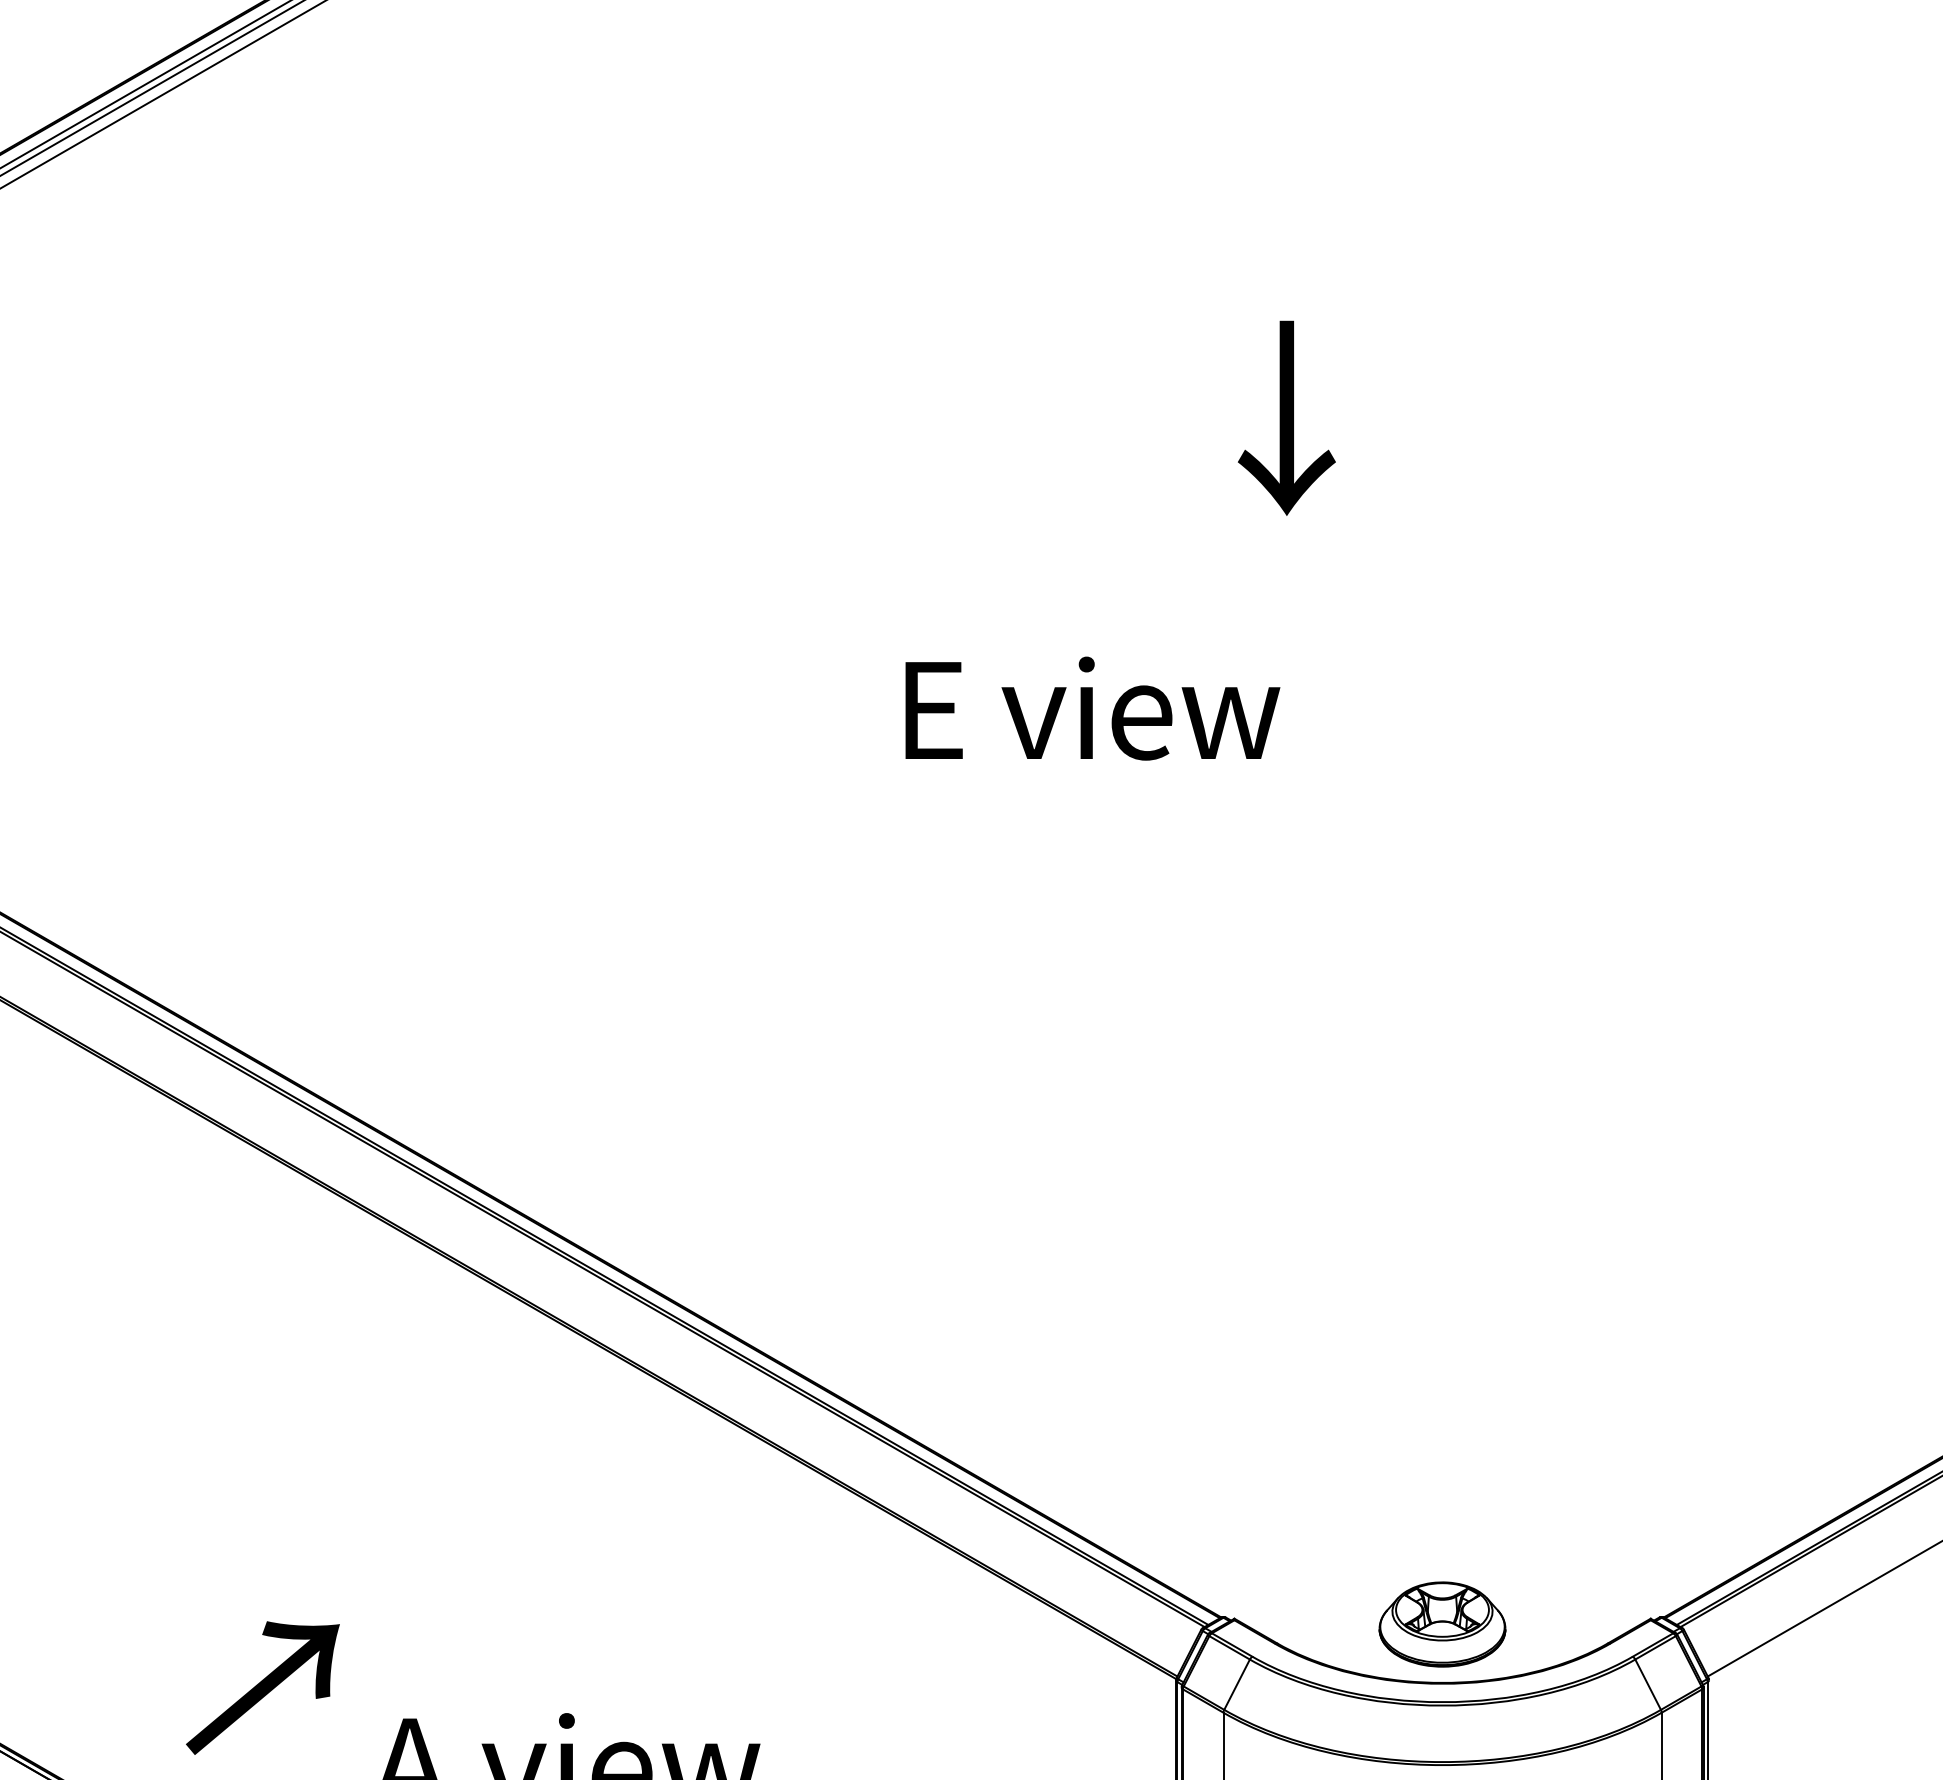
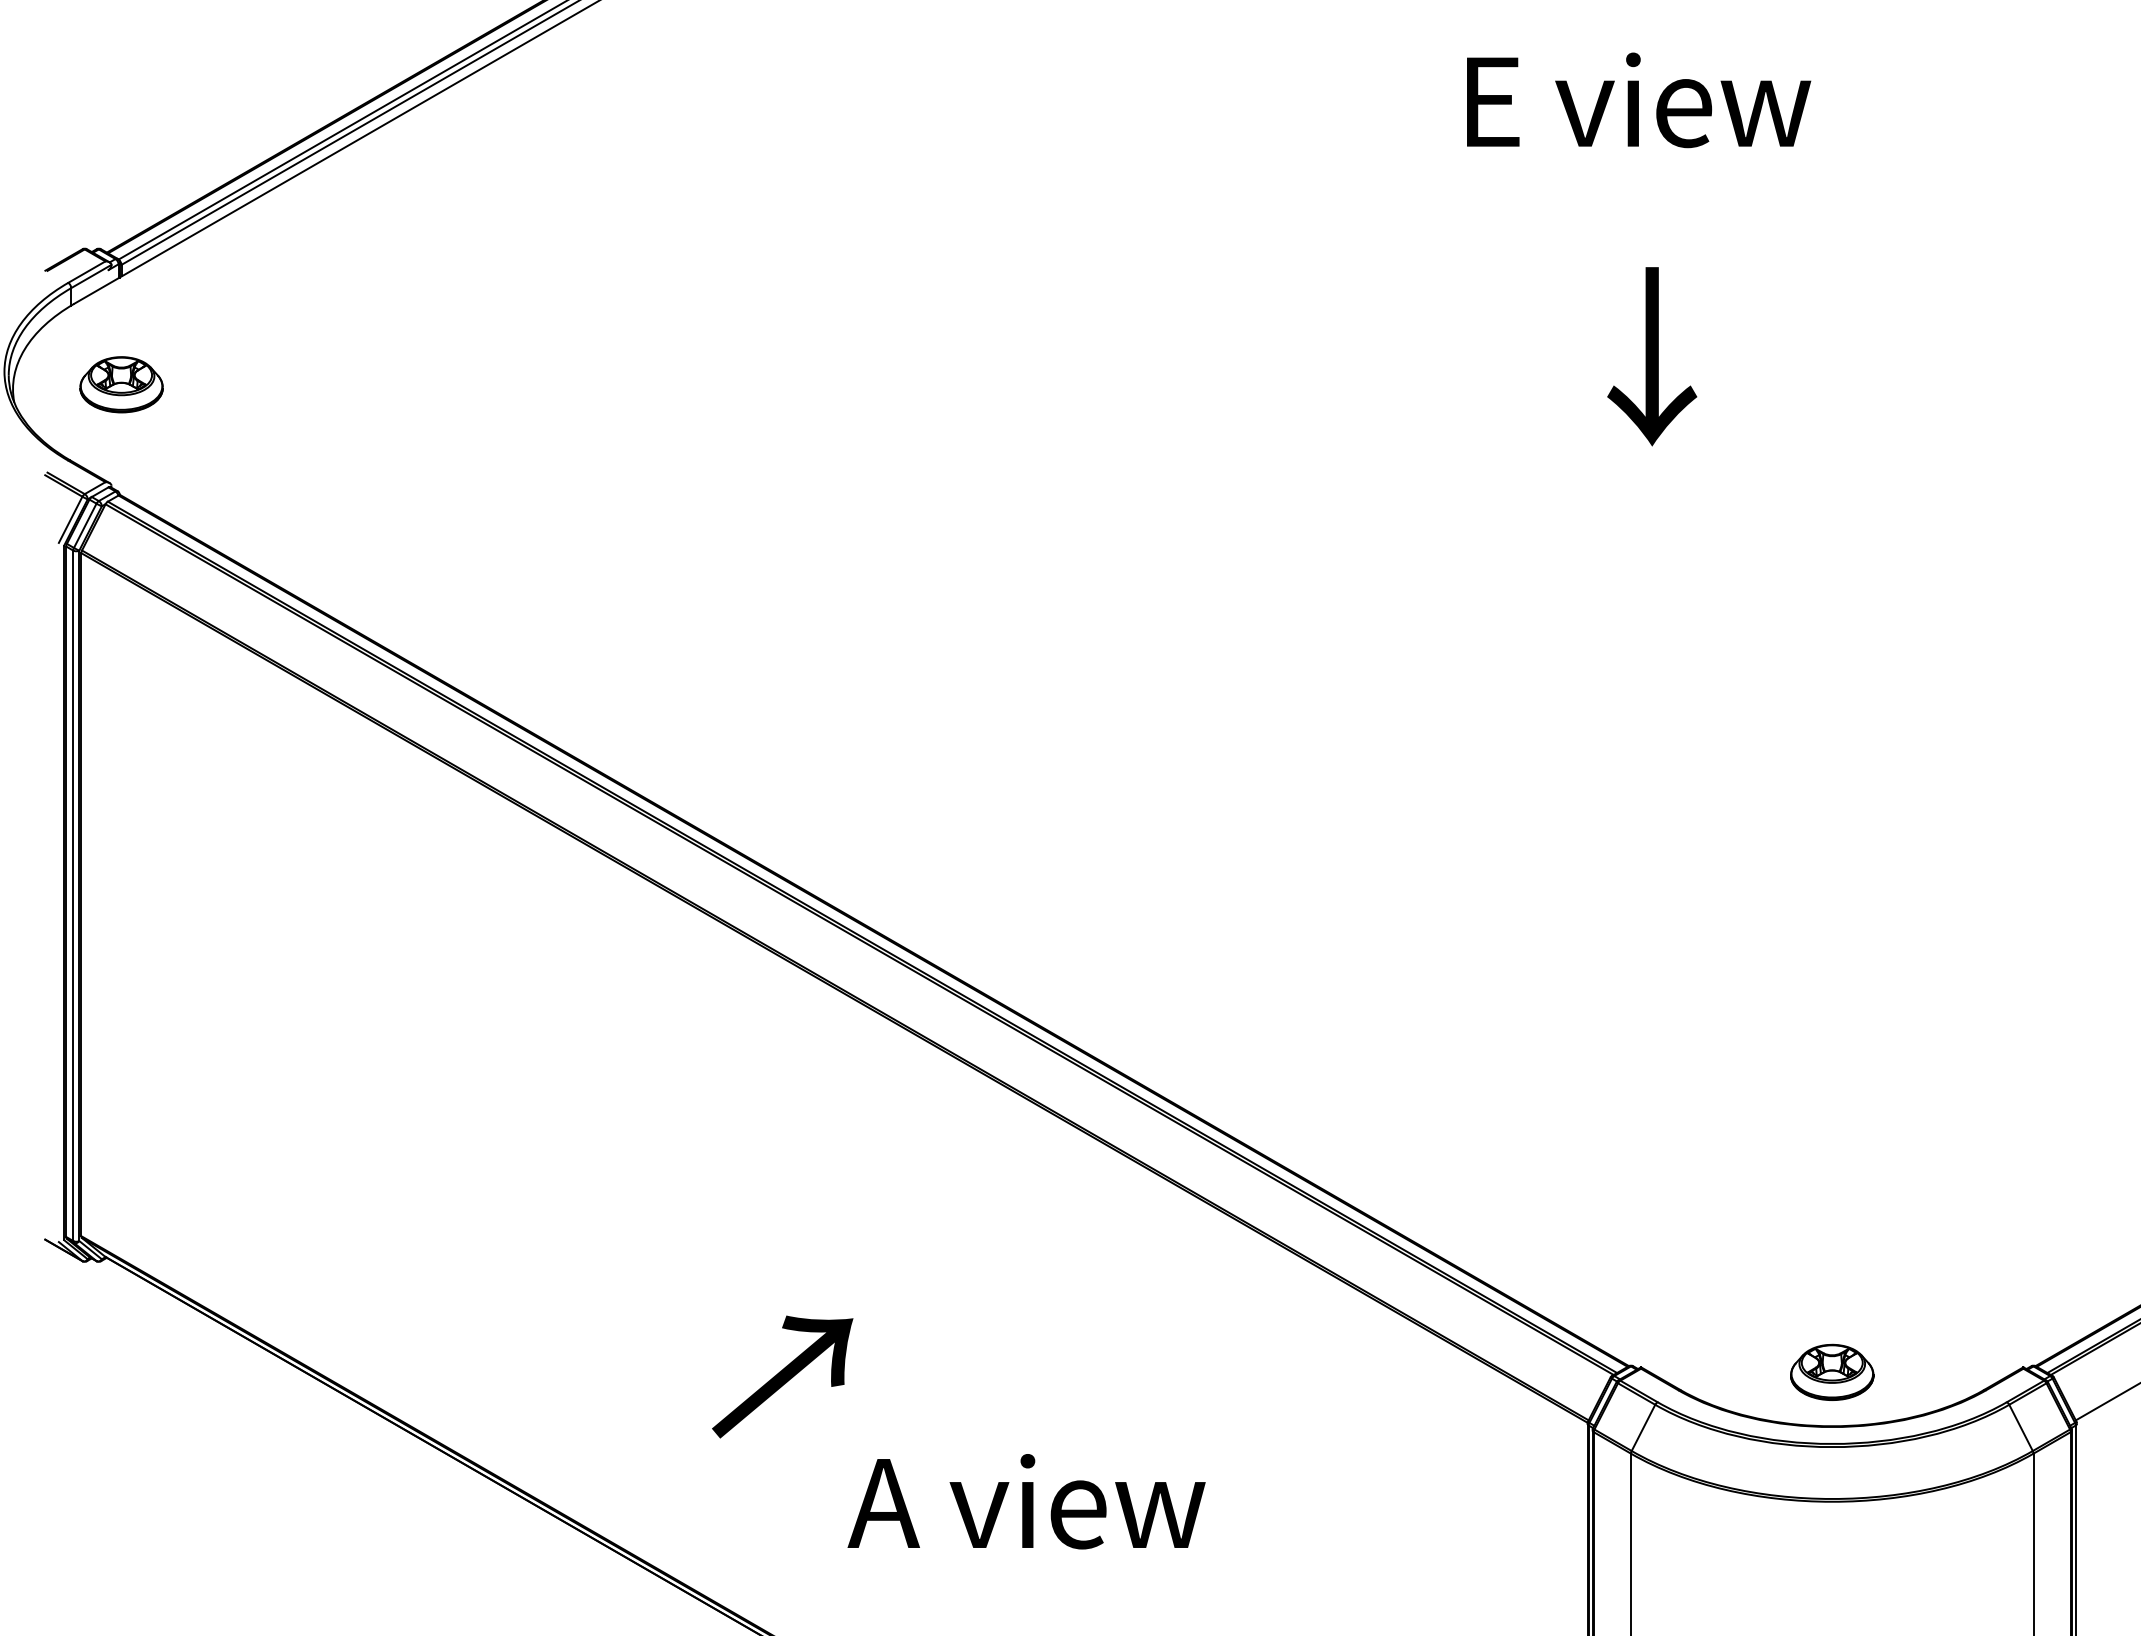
text: (1287, 418) -> (1652, 356), moved
text: (1093, 708) -> (1639, 100), moved
part: (1442, 1623) -> (1832, 1371), size x0.71
text: (262, 1687) -> (782, 1376), moved

